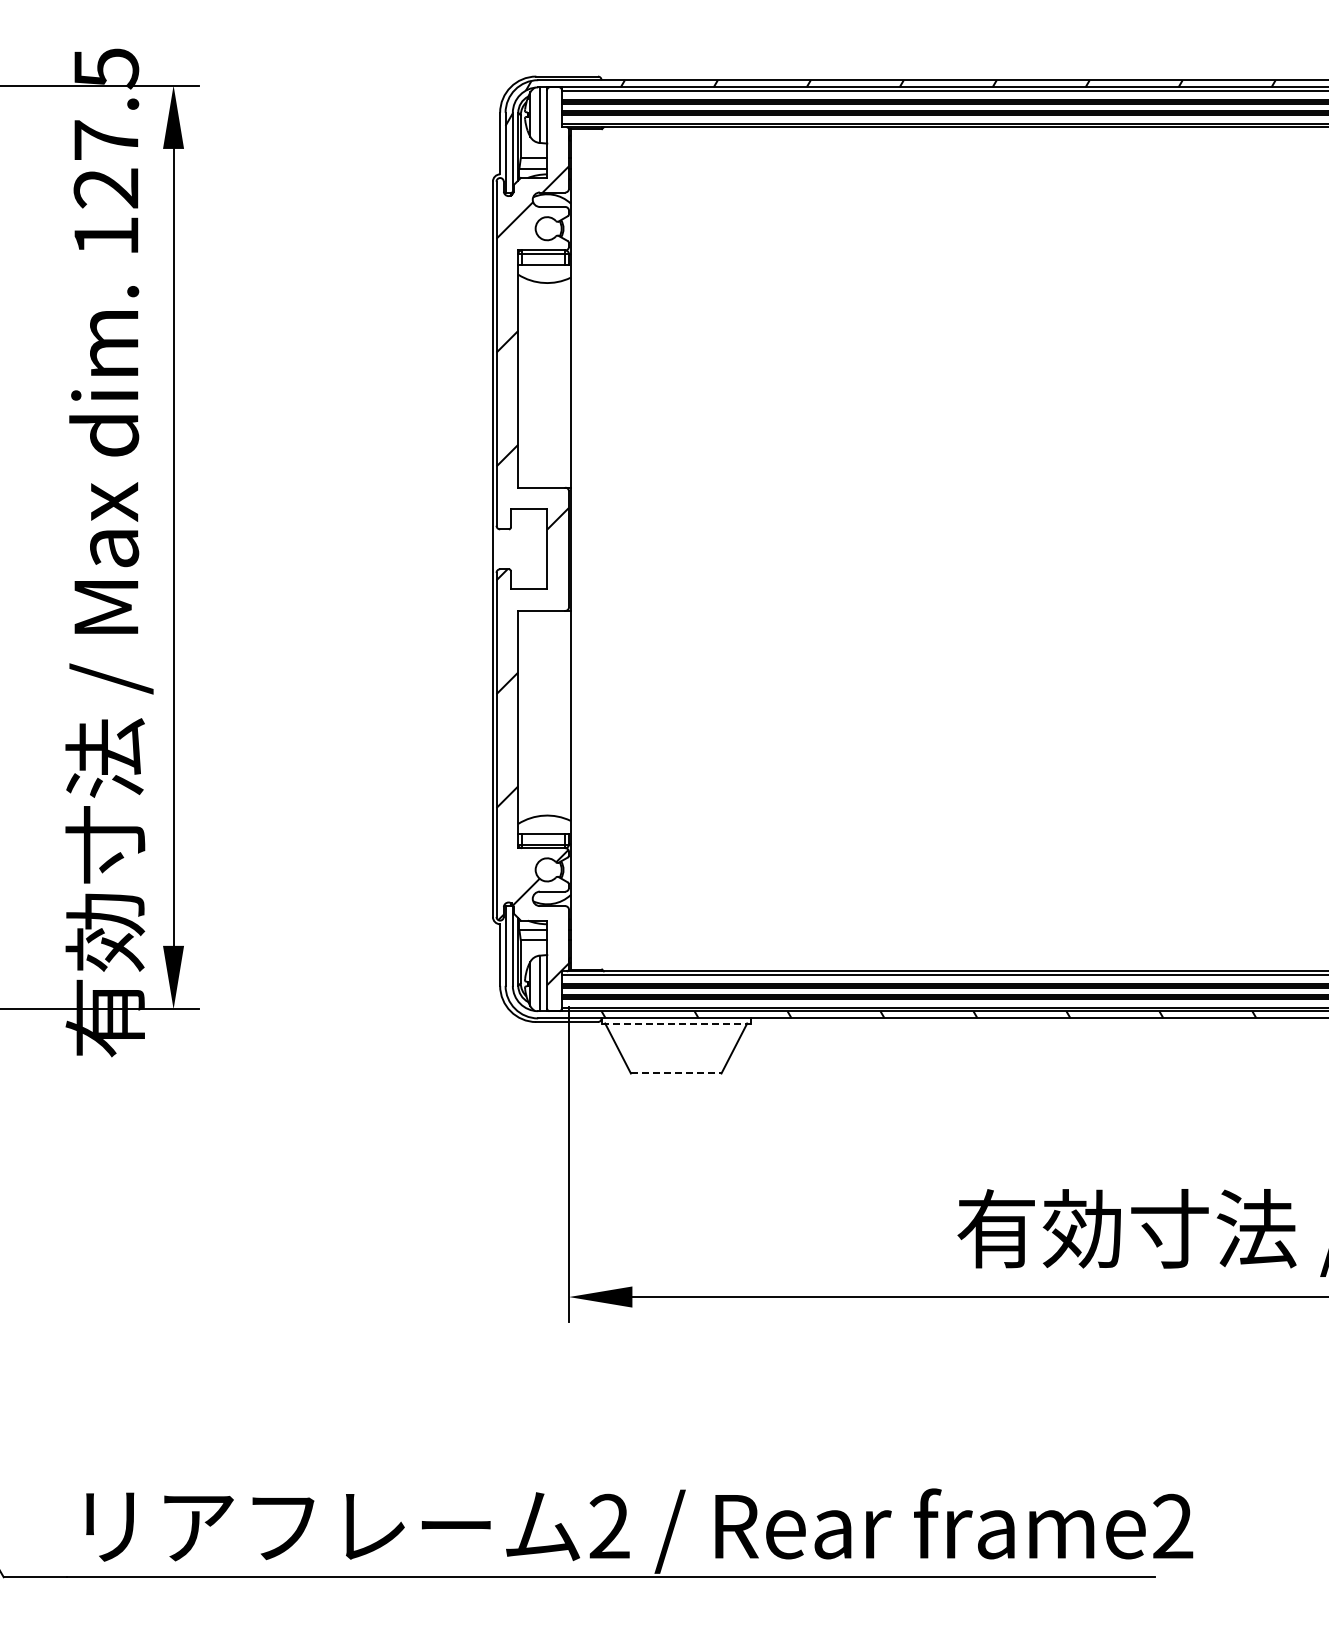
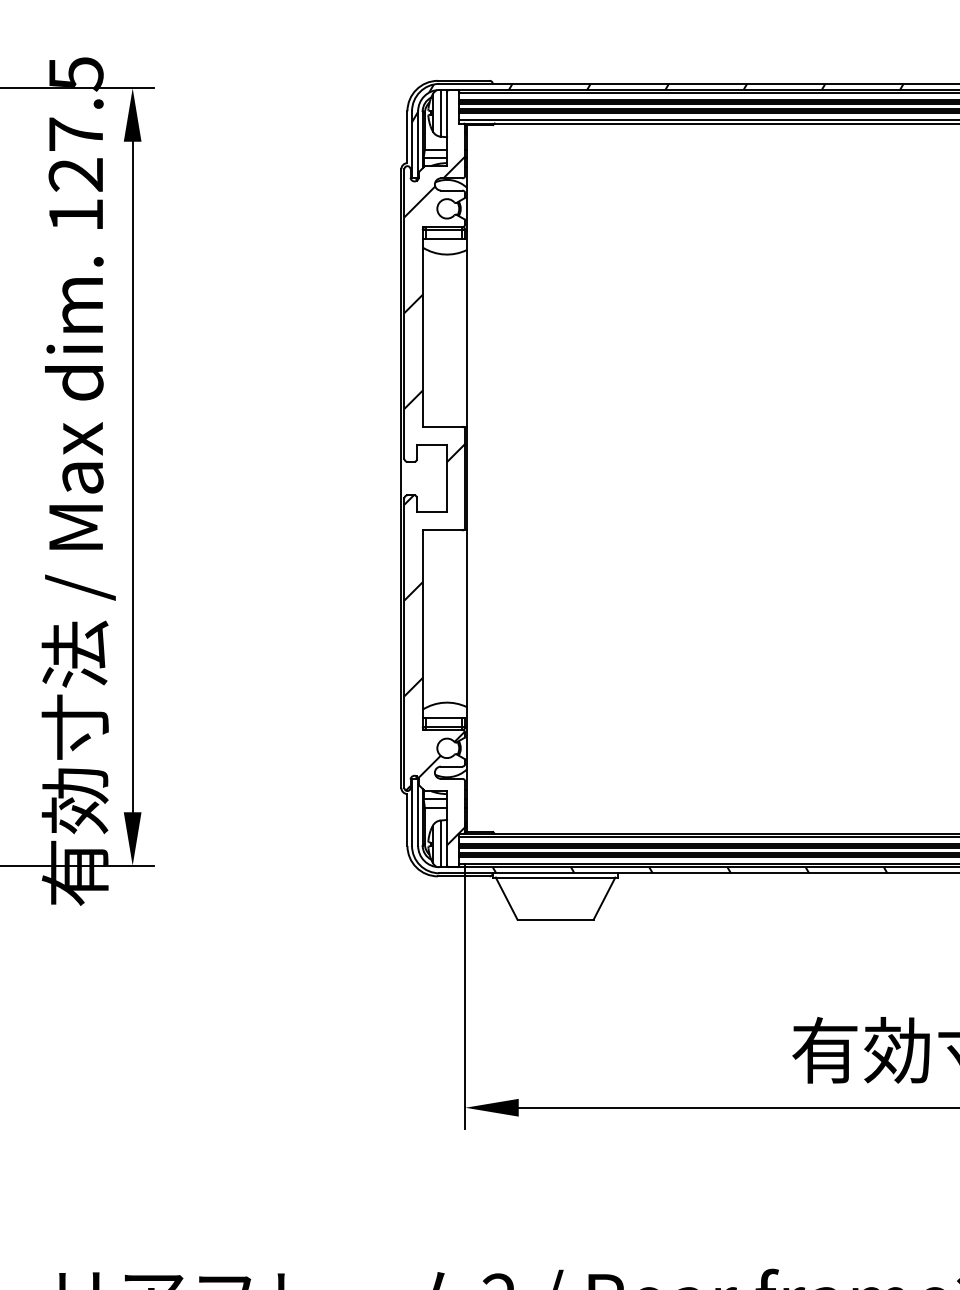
line: (676, 1023) -> (555, 877), dashed -> solid
line: (676, 1073) -> (555, 919), dashed -> solid

